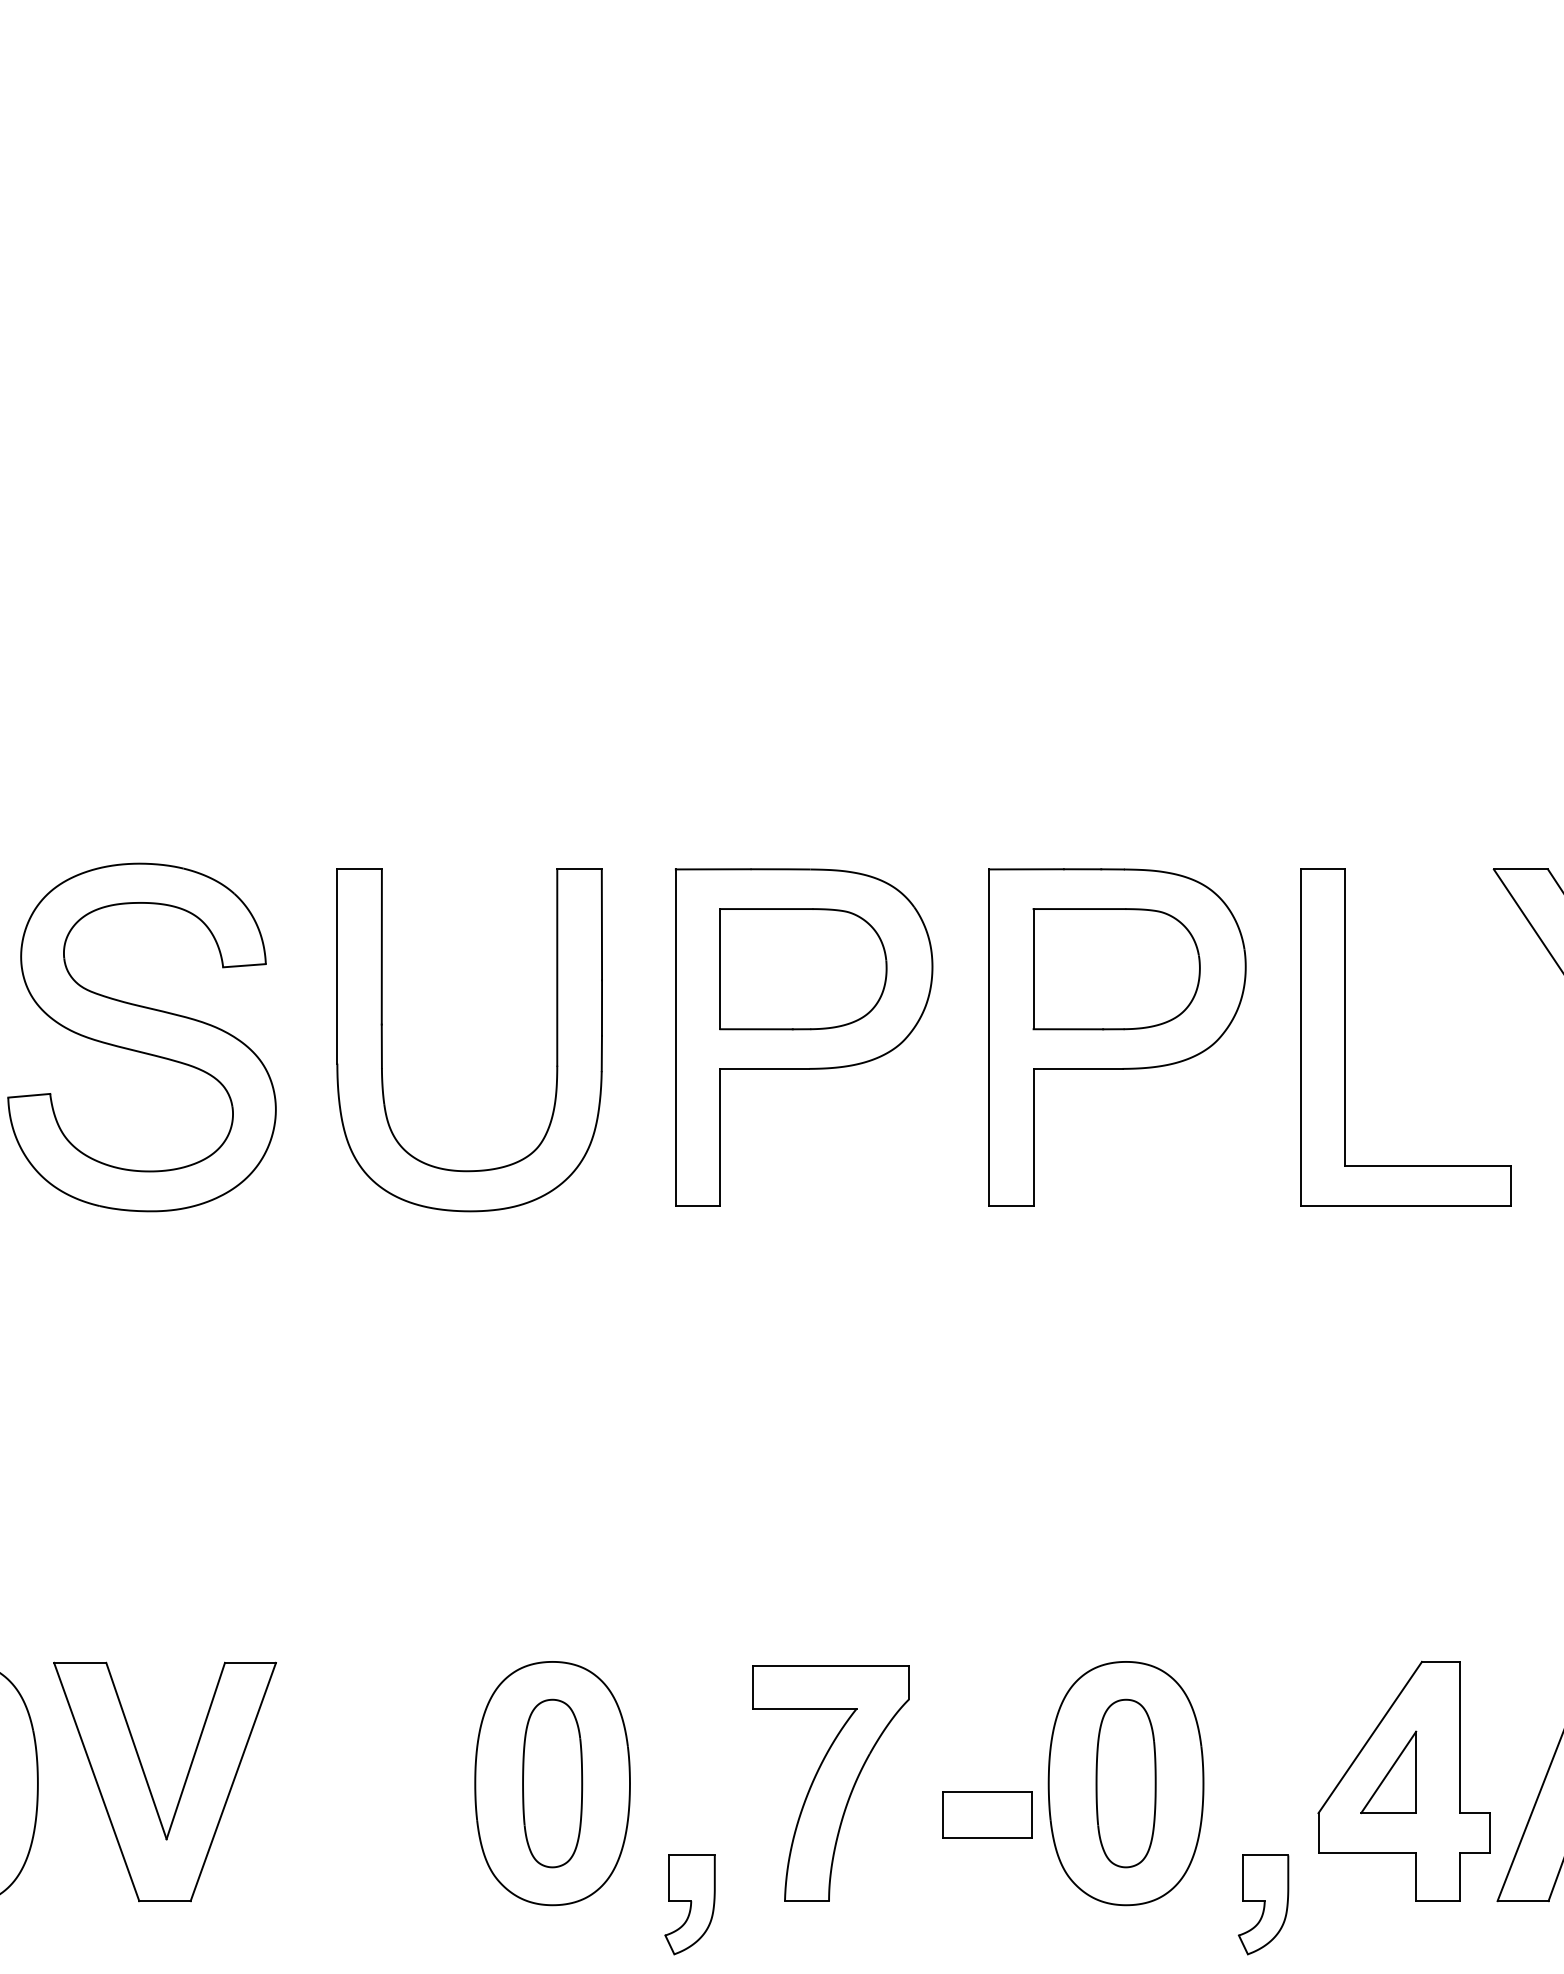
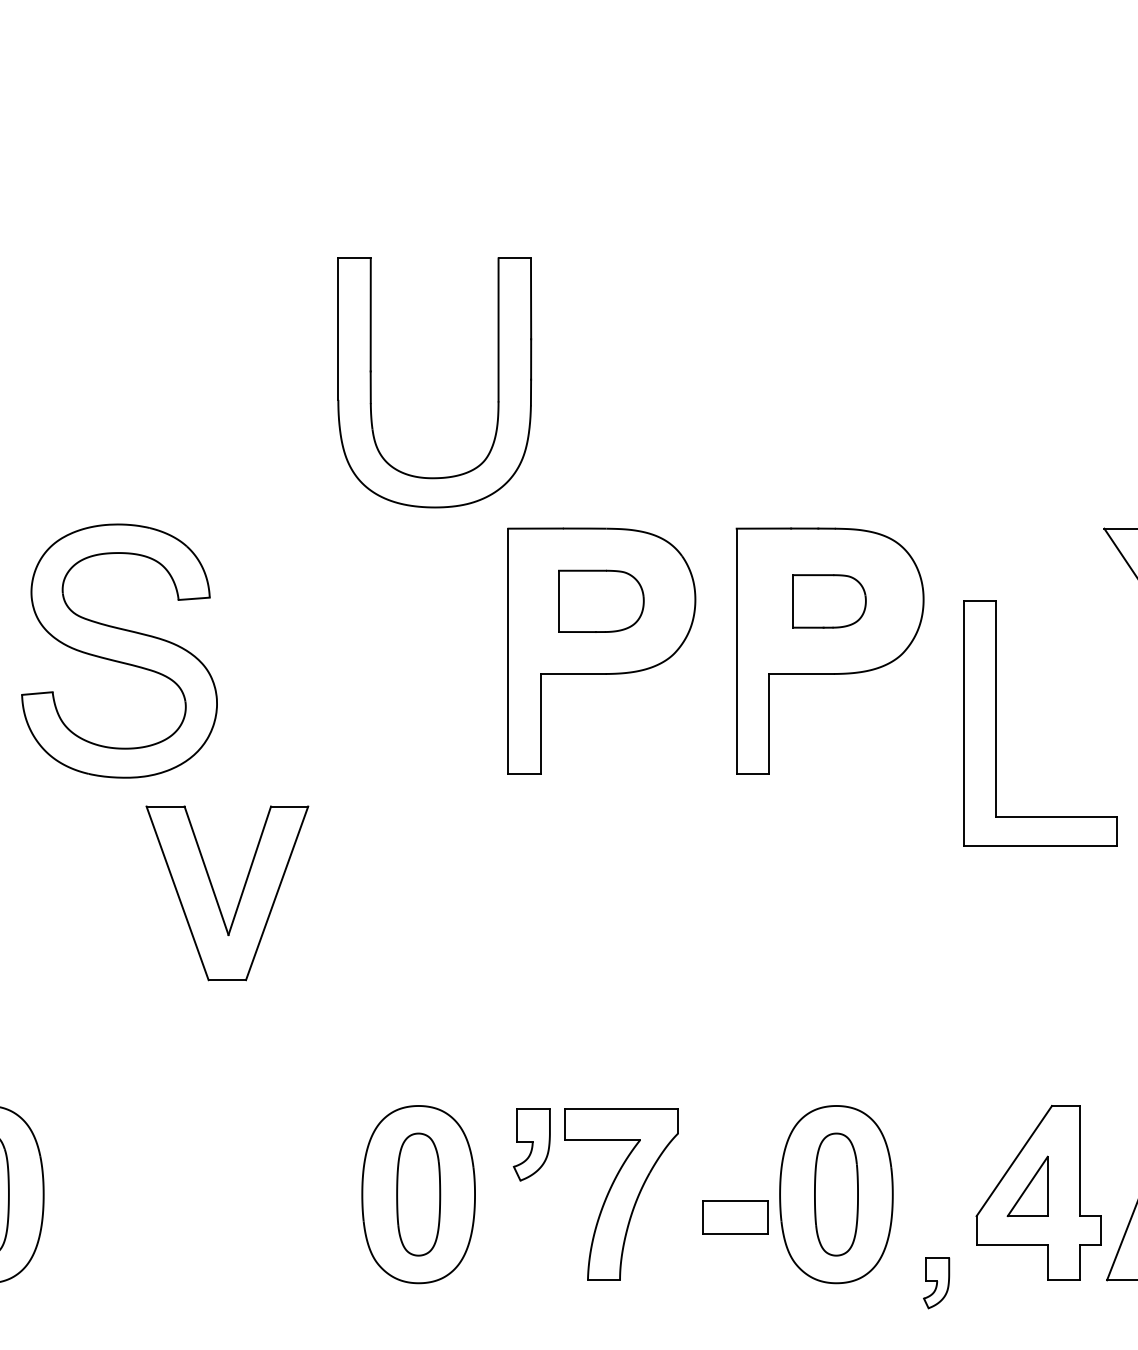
part: (803, 969) -> (601, 601), size x0.7
part: (1116, 969) -> (829, 601), size x0.6
part: (1345, 1037) -> (996, 723), moved
part: (382, 1040) -> (371, 383), moved
part: (149, 1785) -> (216, 895), moved
part: (689, 1904) -> (531, 1144), moved
part: (1263, 1904) -> (936, 1282), size x0.7

